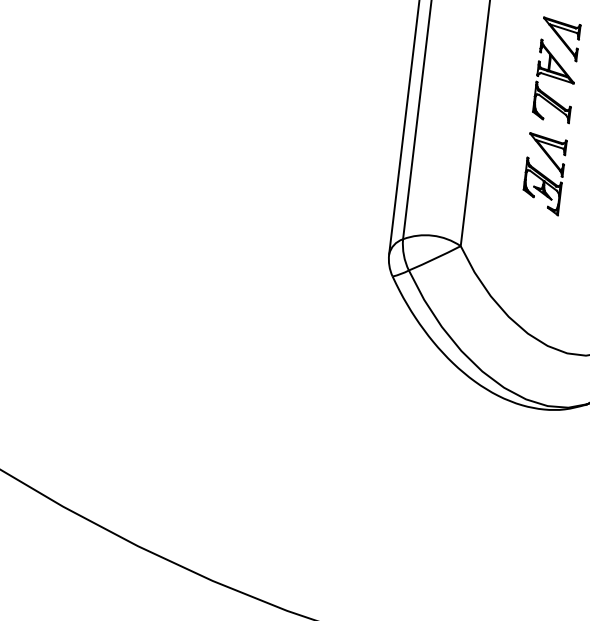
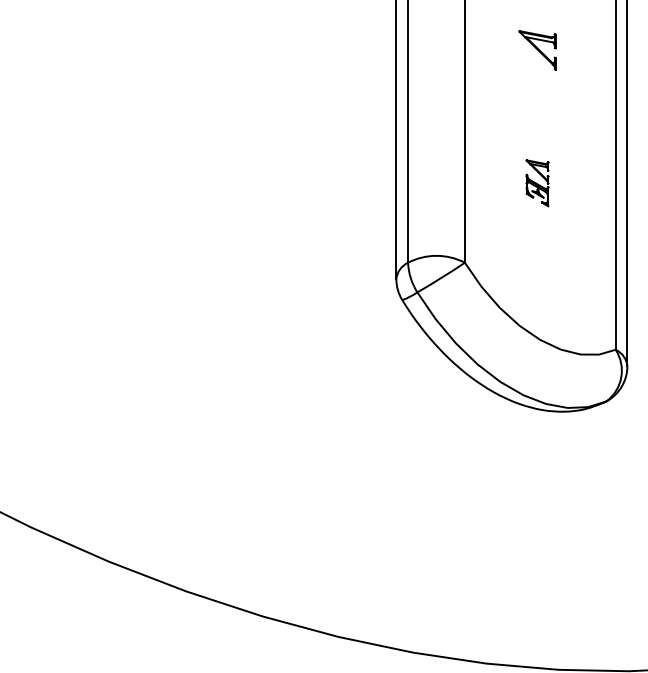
part: (555, 81) -> (537, 91), removed
part: (544, 174) -> (537, 183), size x0.6

